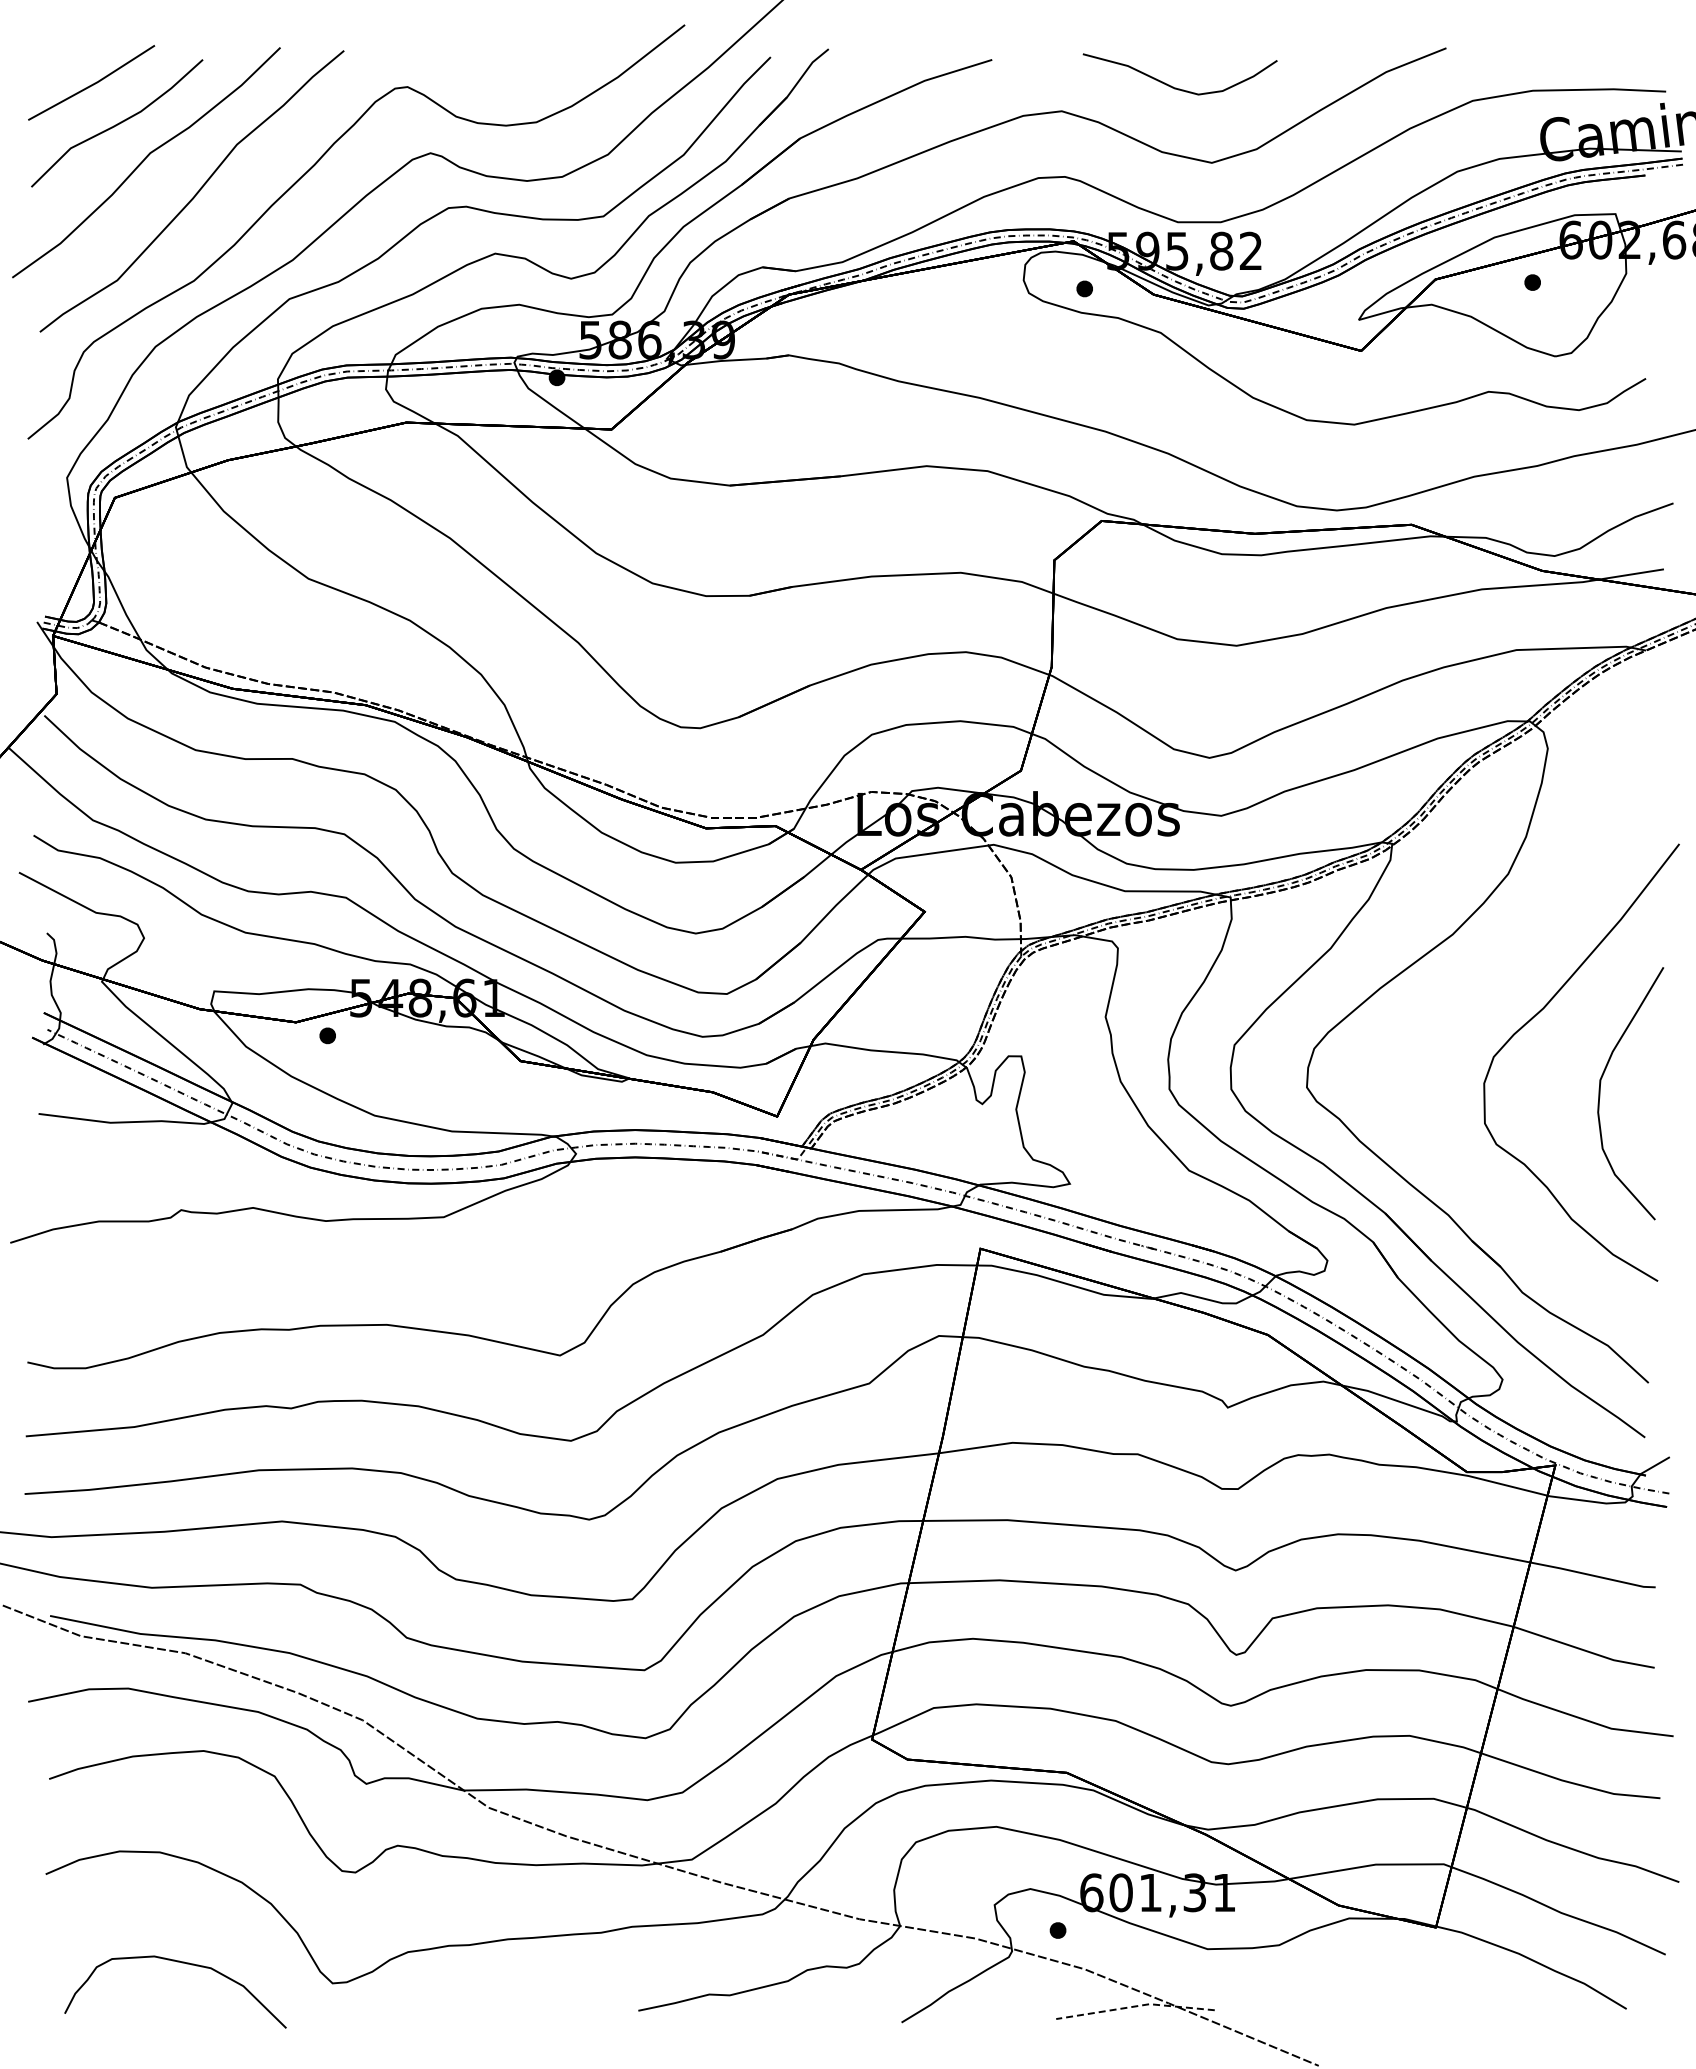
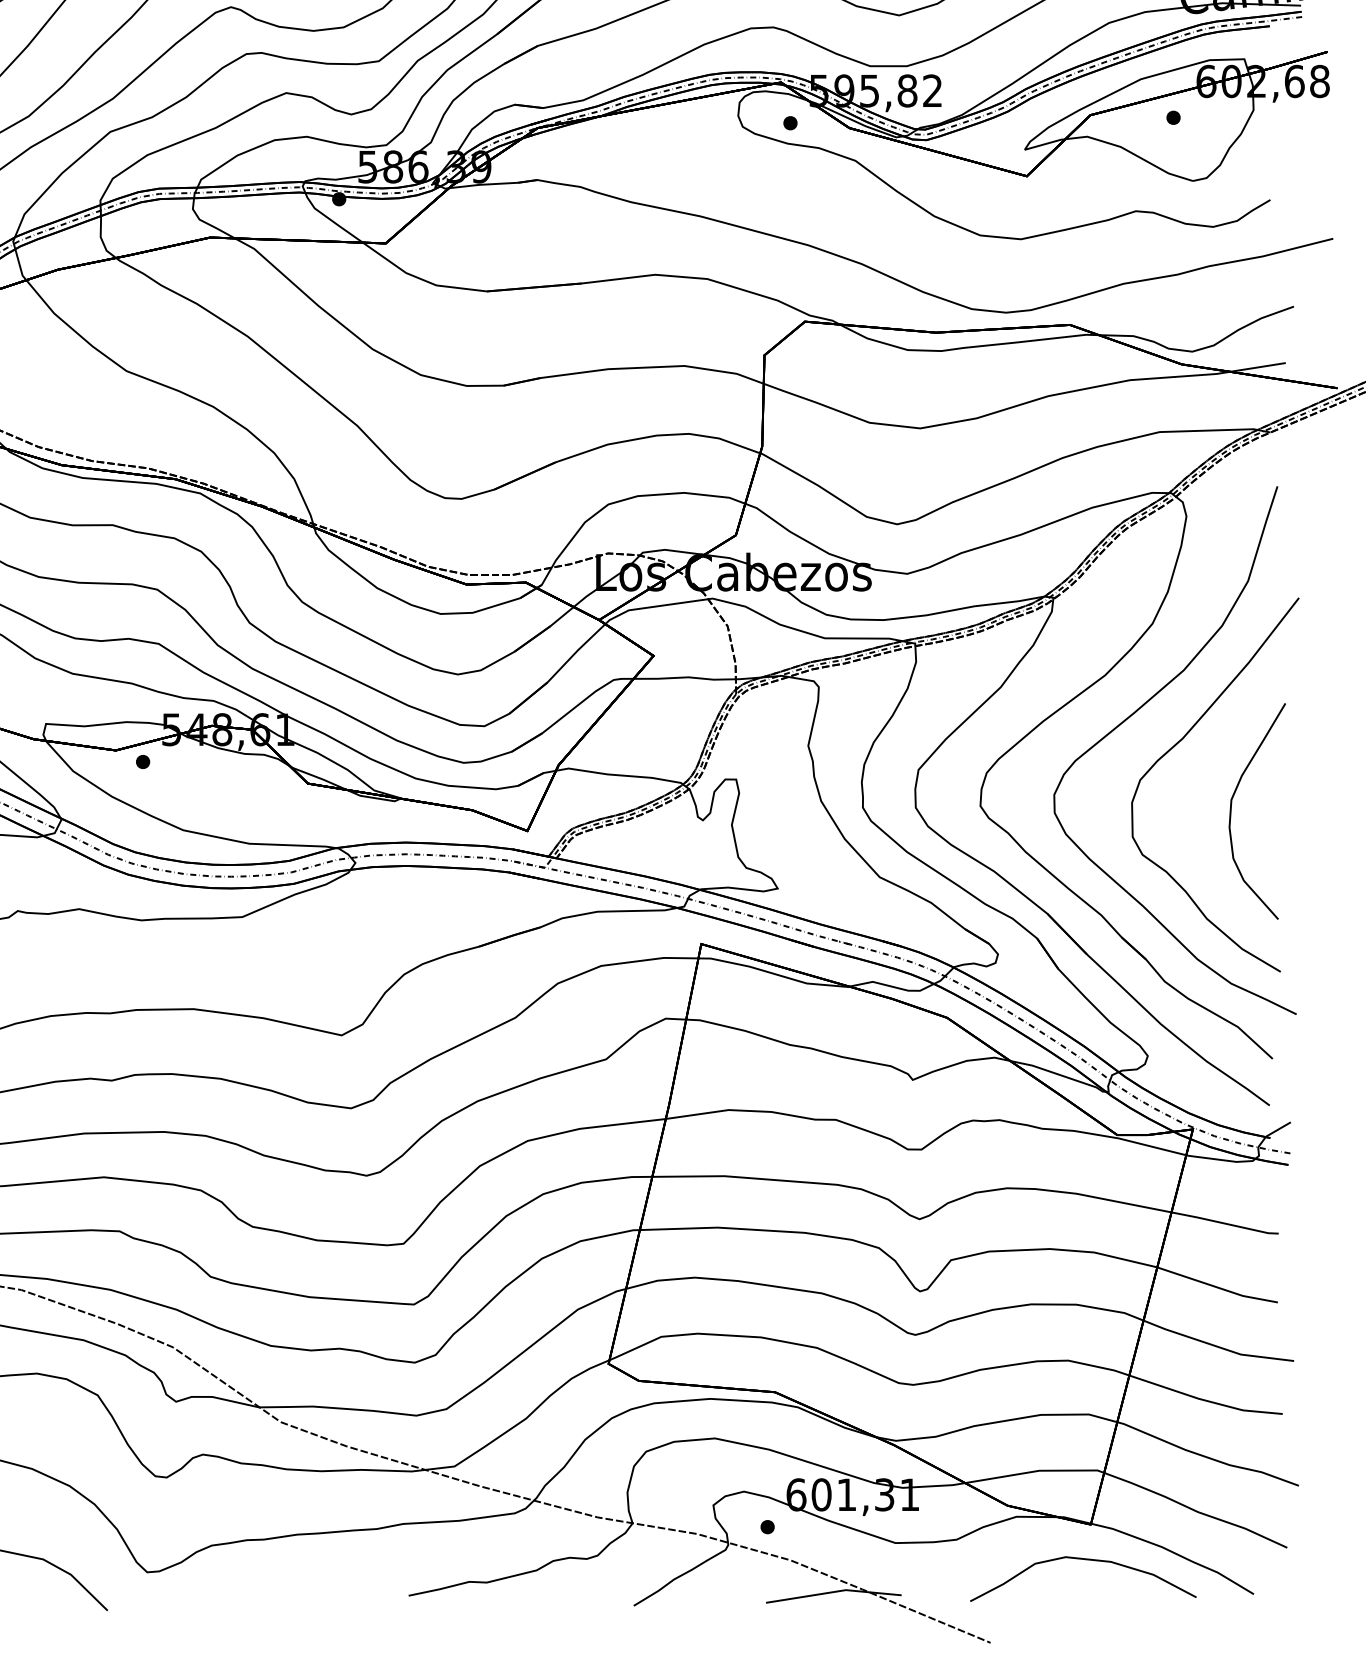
curve: (1494, 973) -> (1140, 708), added
curve: (1431, 1969) -> (1087, 1560), added
line: (1135, 2006) -> (833, 1592), dashed -> solid

